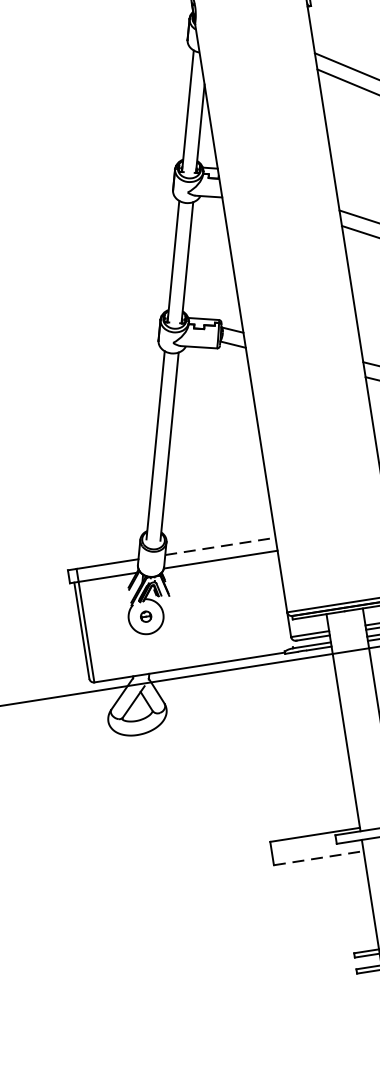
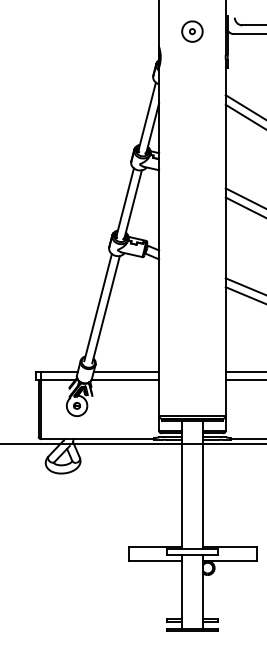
line: (220, 545) -> (126, 371), dashed -> solid
line: (319, 858) -> (155, 561), dashed -> solid

